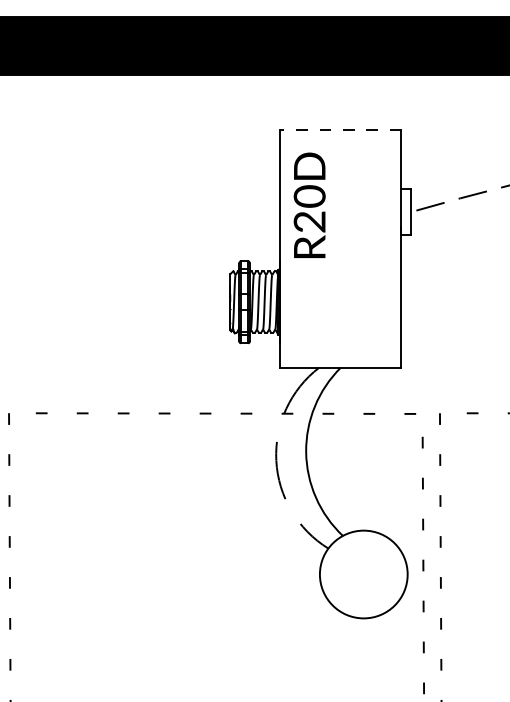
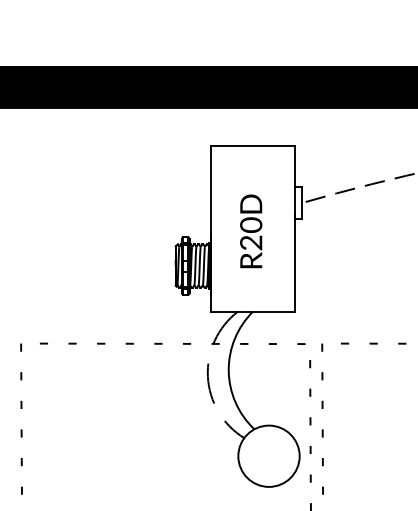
line: (340, 129) -> (252, 145), dashed -> solid
text: (310, 205) -> (251, 231), moved

